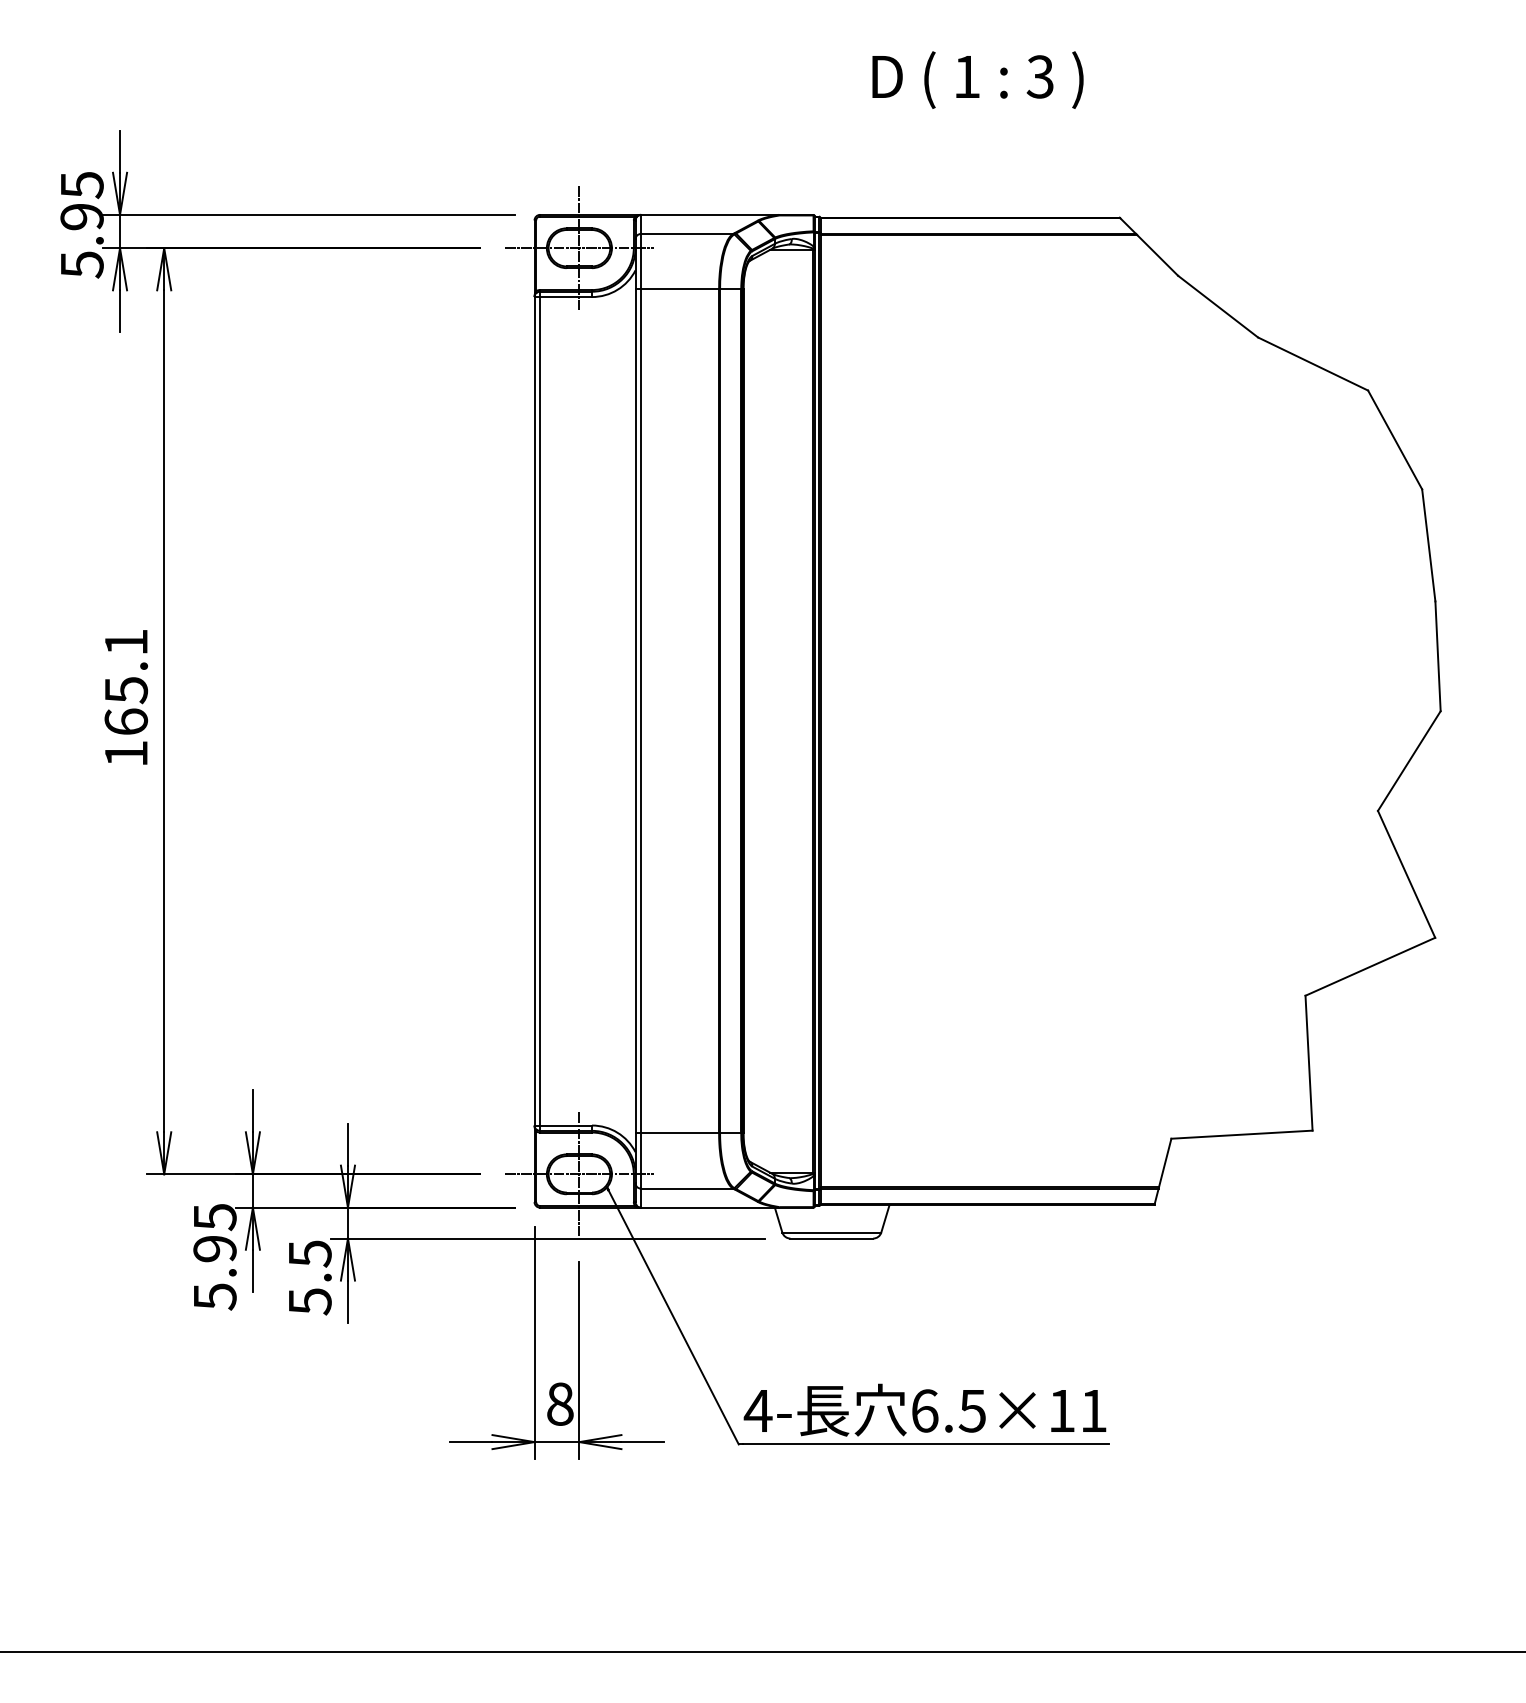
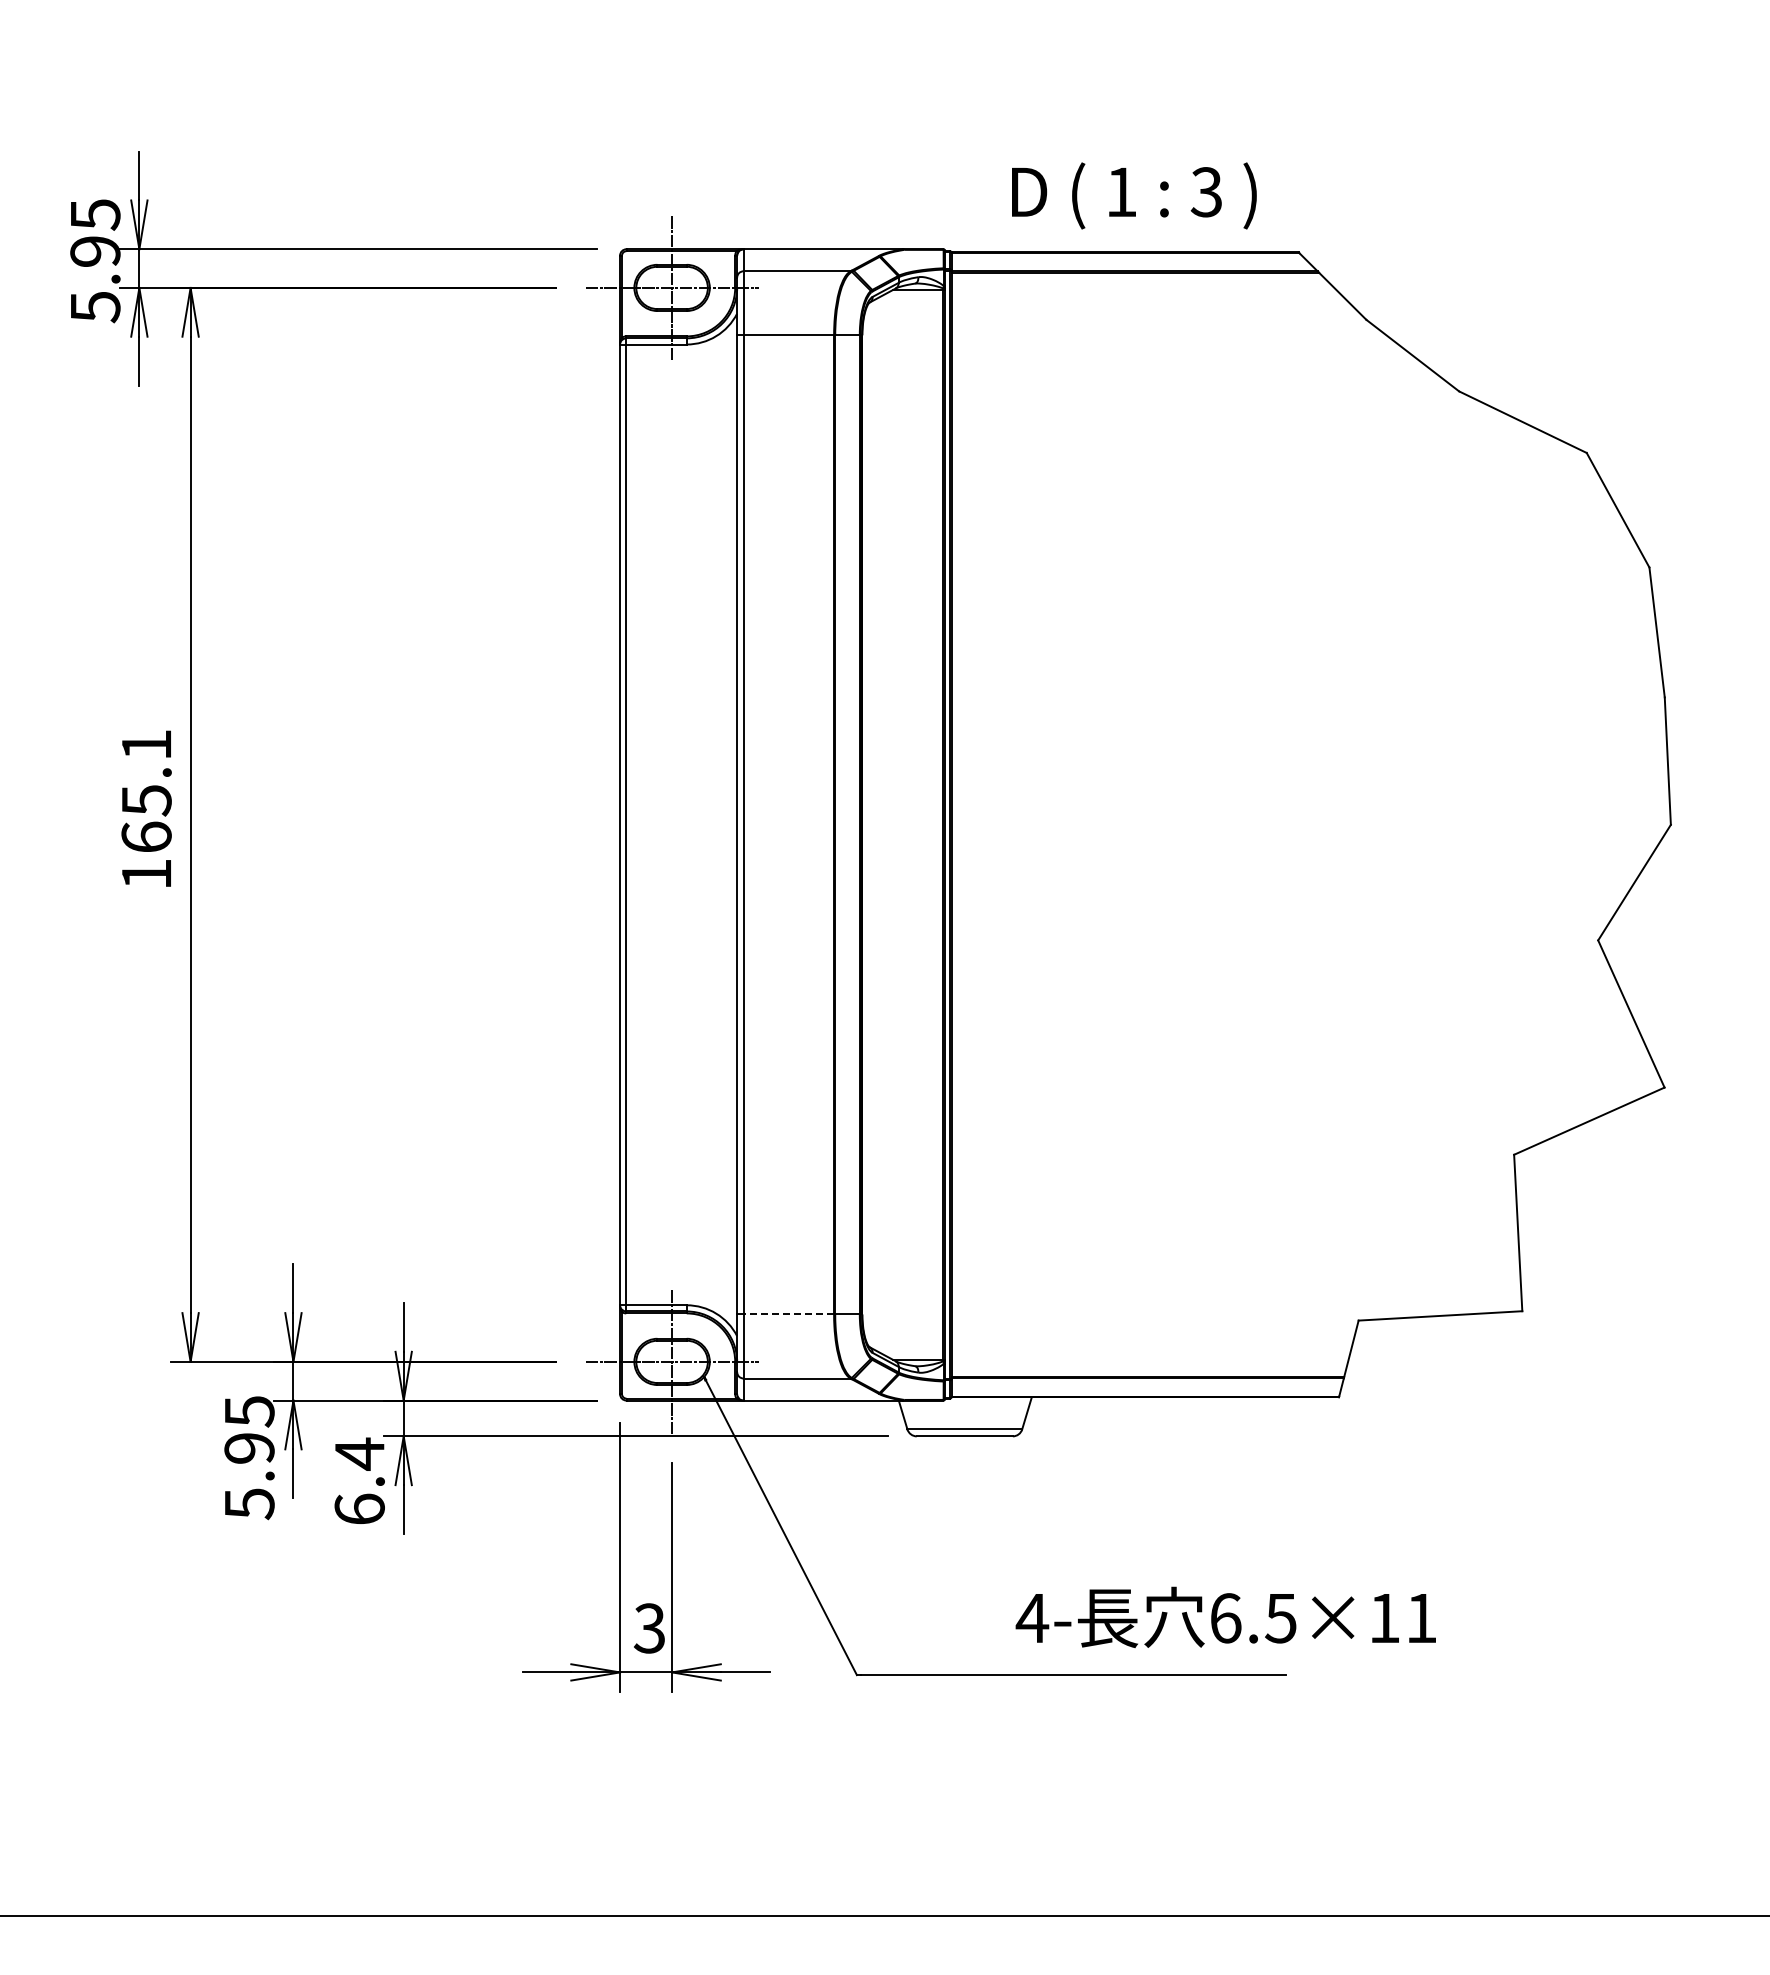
text: (978, 79) -> (1134, 195), moved
line: (679, 1133) -> (788, 1314), solid -> dashed
text: (309, 1277) -> (359, 1481), 5.5 -> 6.4
text: (559, 1404) -> (649, 1628), 8 -> 3
text: (924, 1409) -> (1225, 1616), moved

